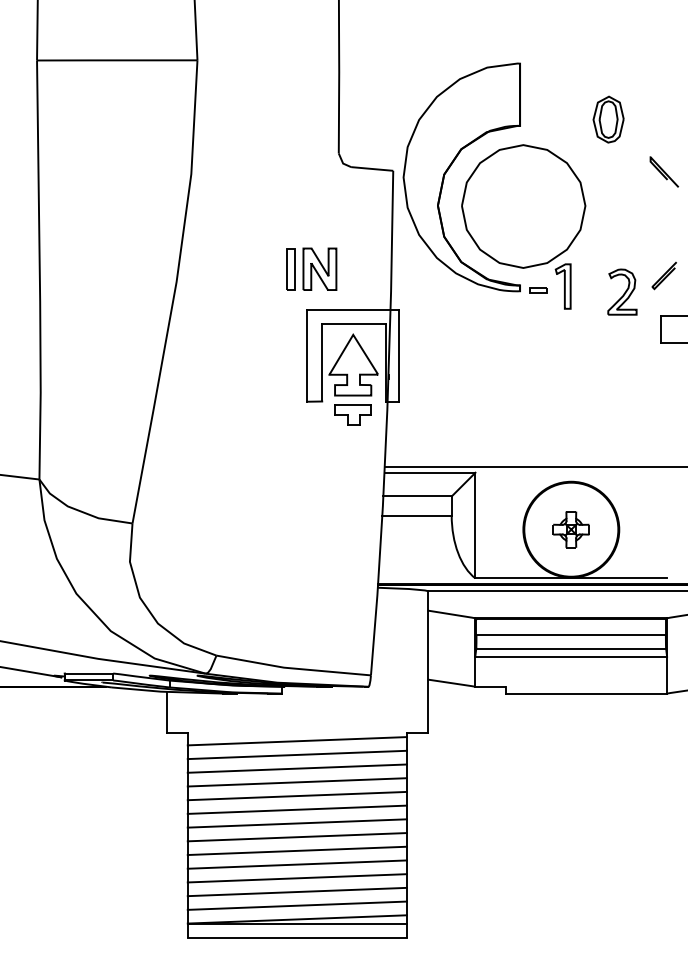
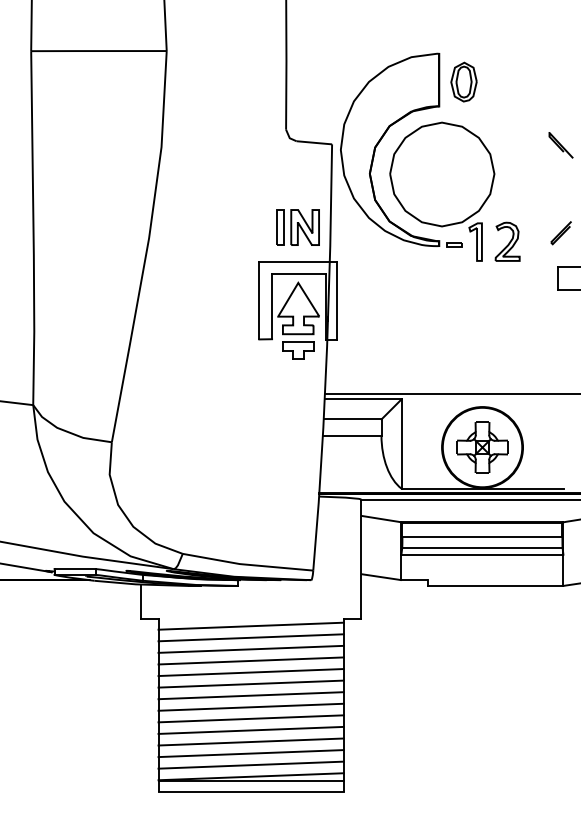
part: (607, 118) -> (463, 81), moved
part: (310, 269) -> (297, 227), moved
part: (622, 291) -> (507, 241), moved
part: (571, 529) -> (482, 447), size x1.67

